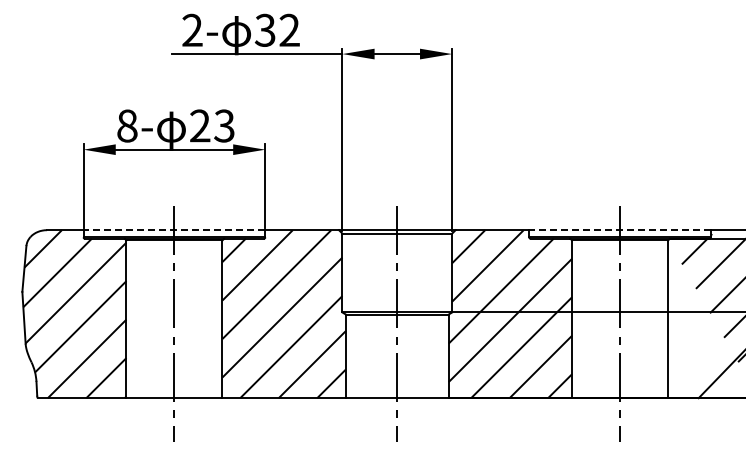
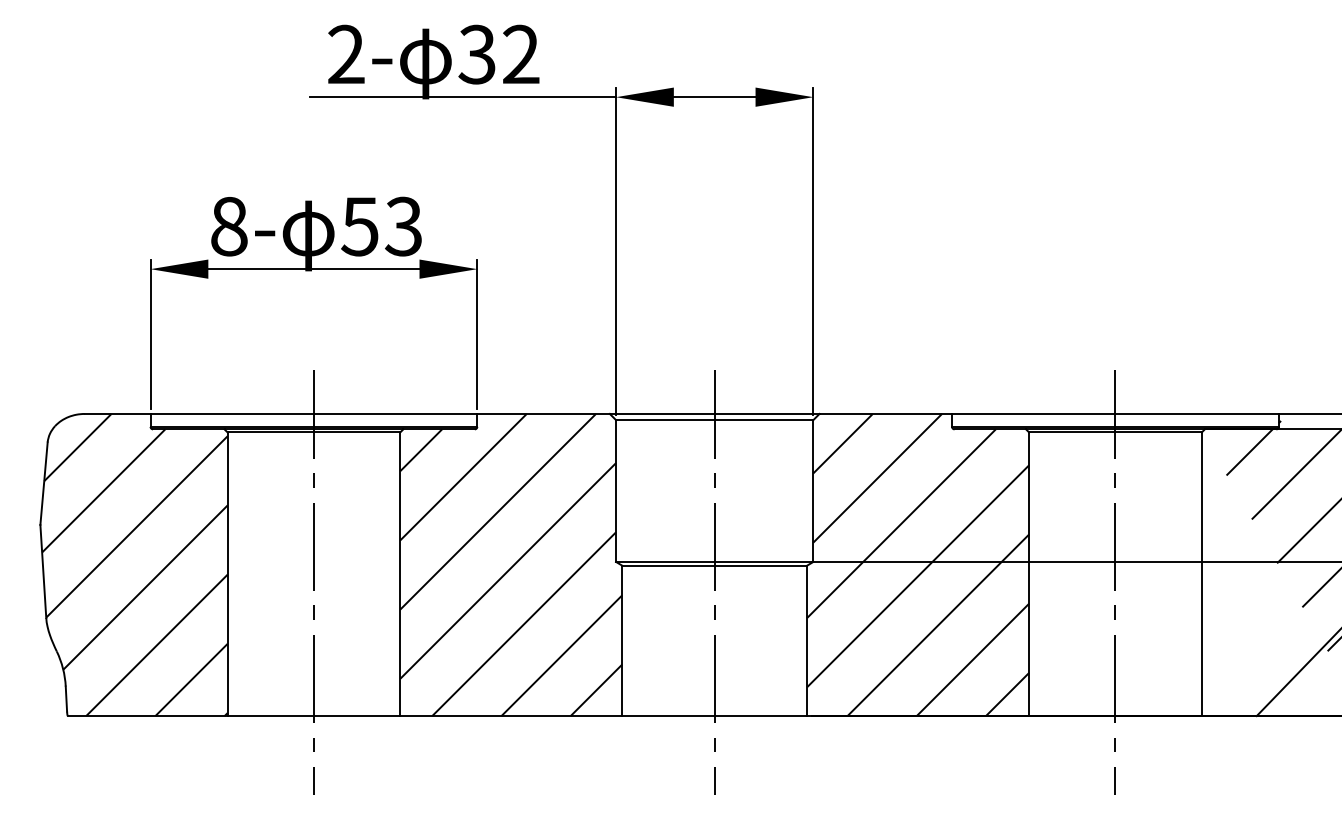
text: (199, 125) -> (358, 225), 23 -> 53
line: (174, 230) -> (313, 414), dashed -> solid
line: (620, 230) -> (1116, 414), dashed -> solid

